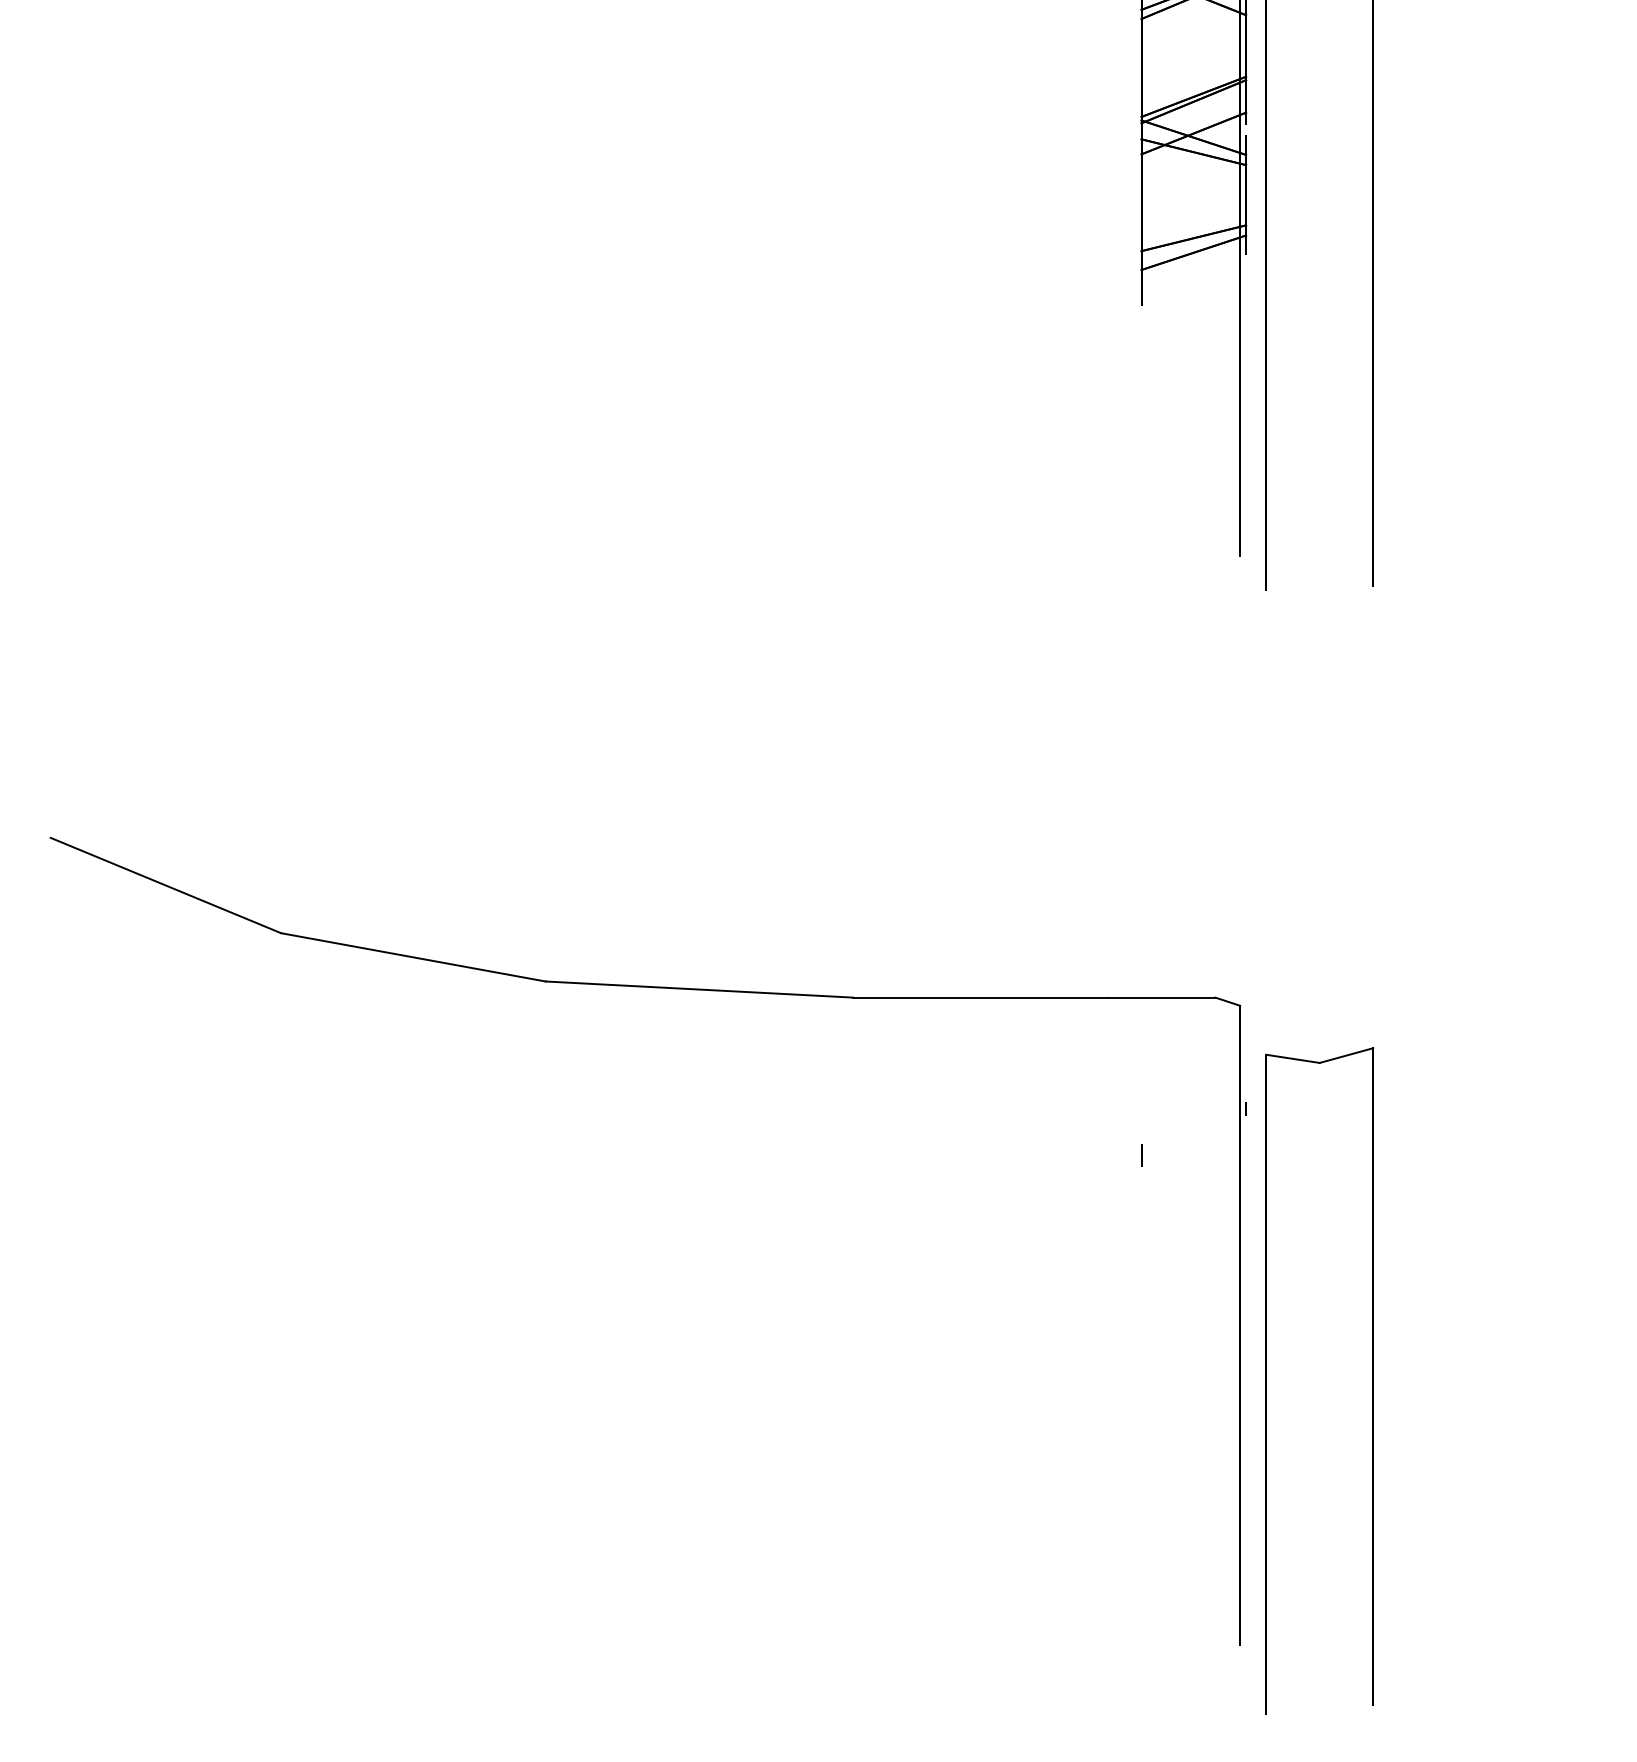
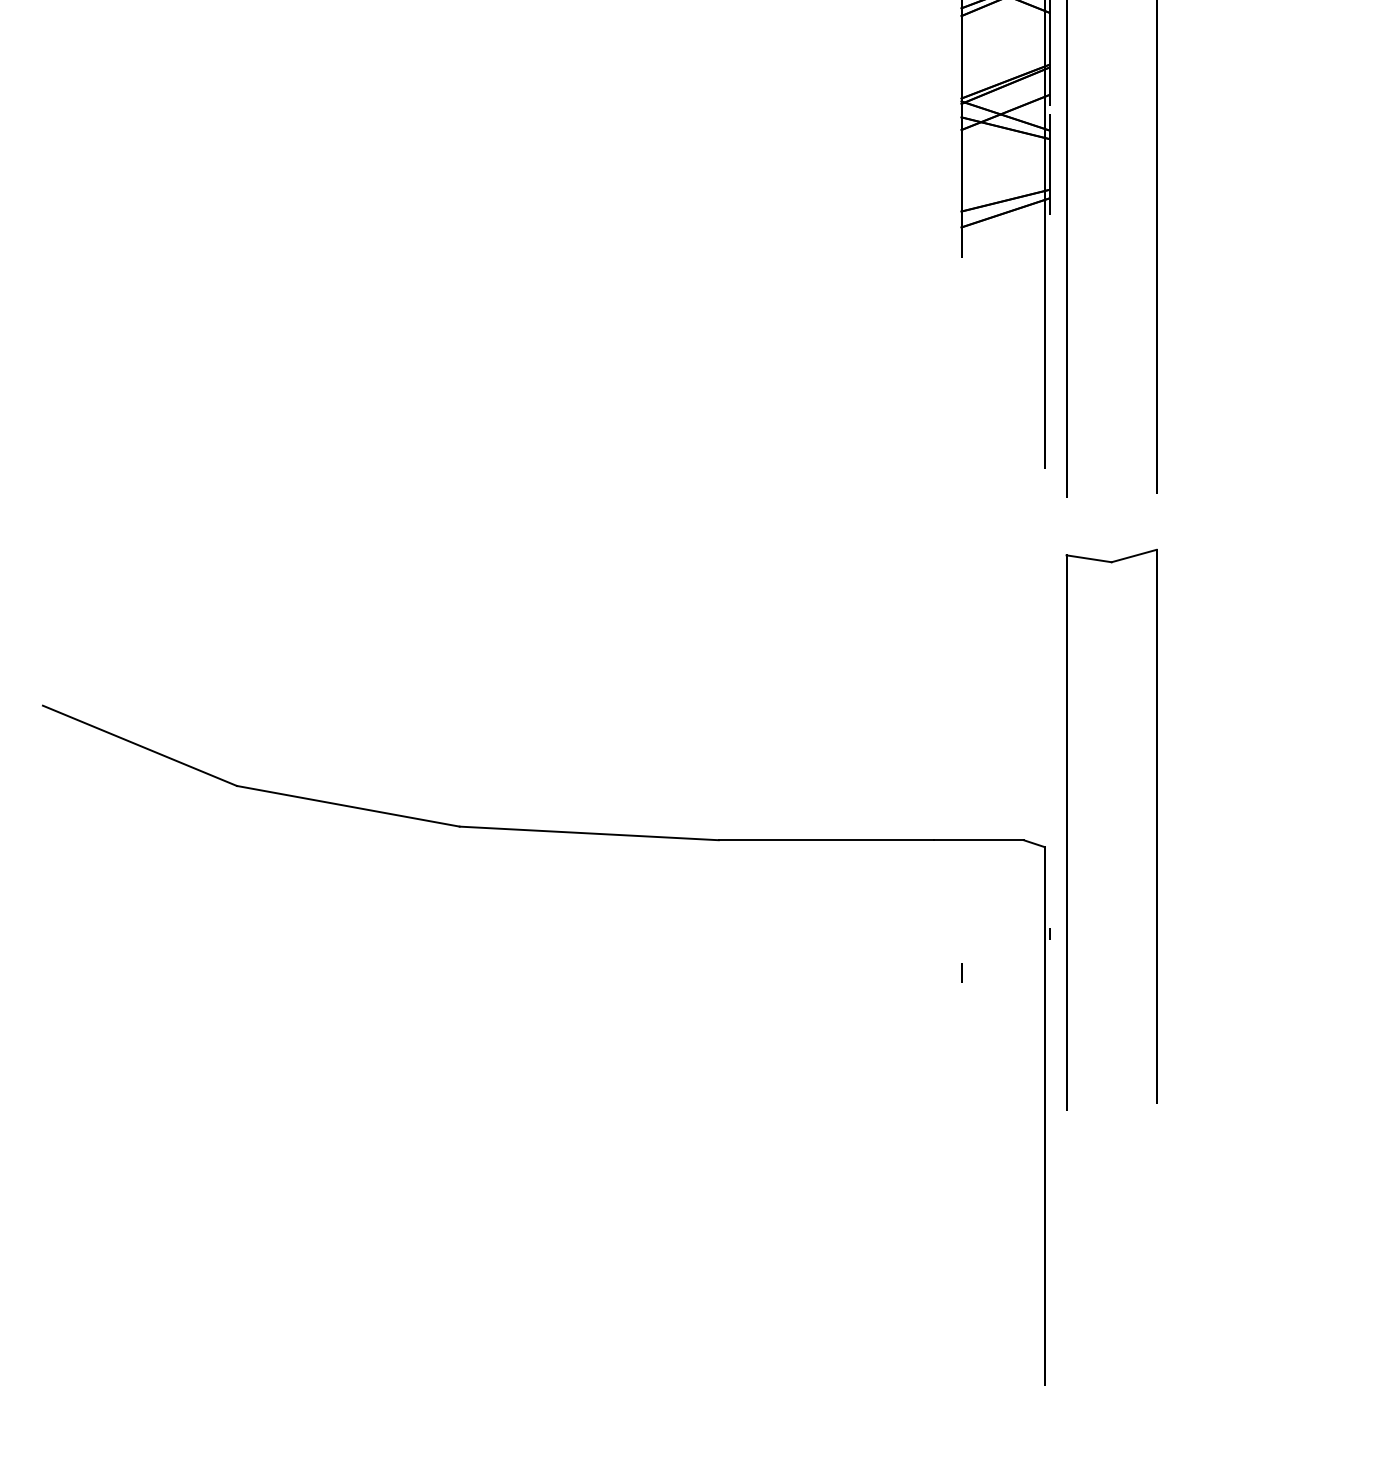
part: (1267, 1380) -> (1067, 829), moved

